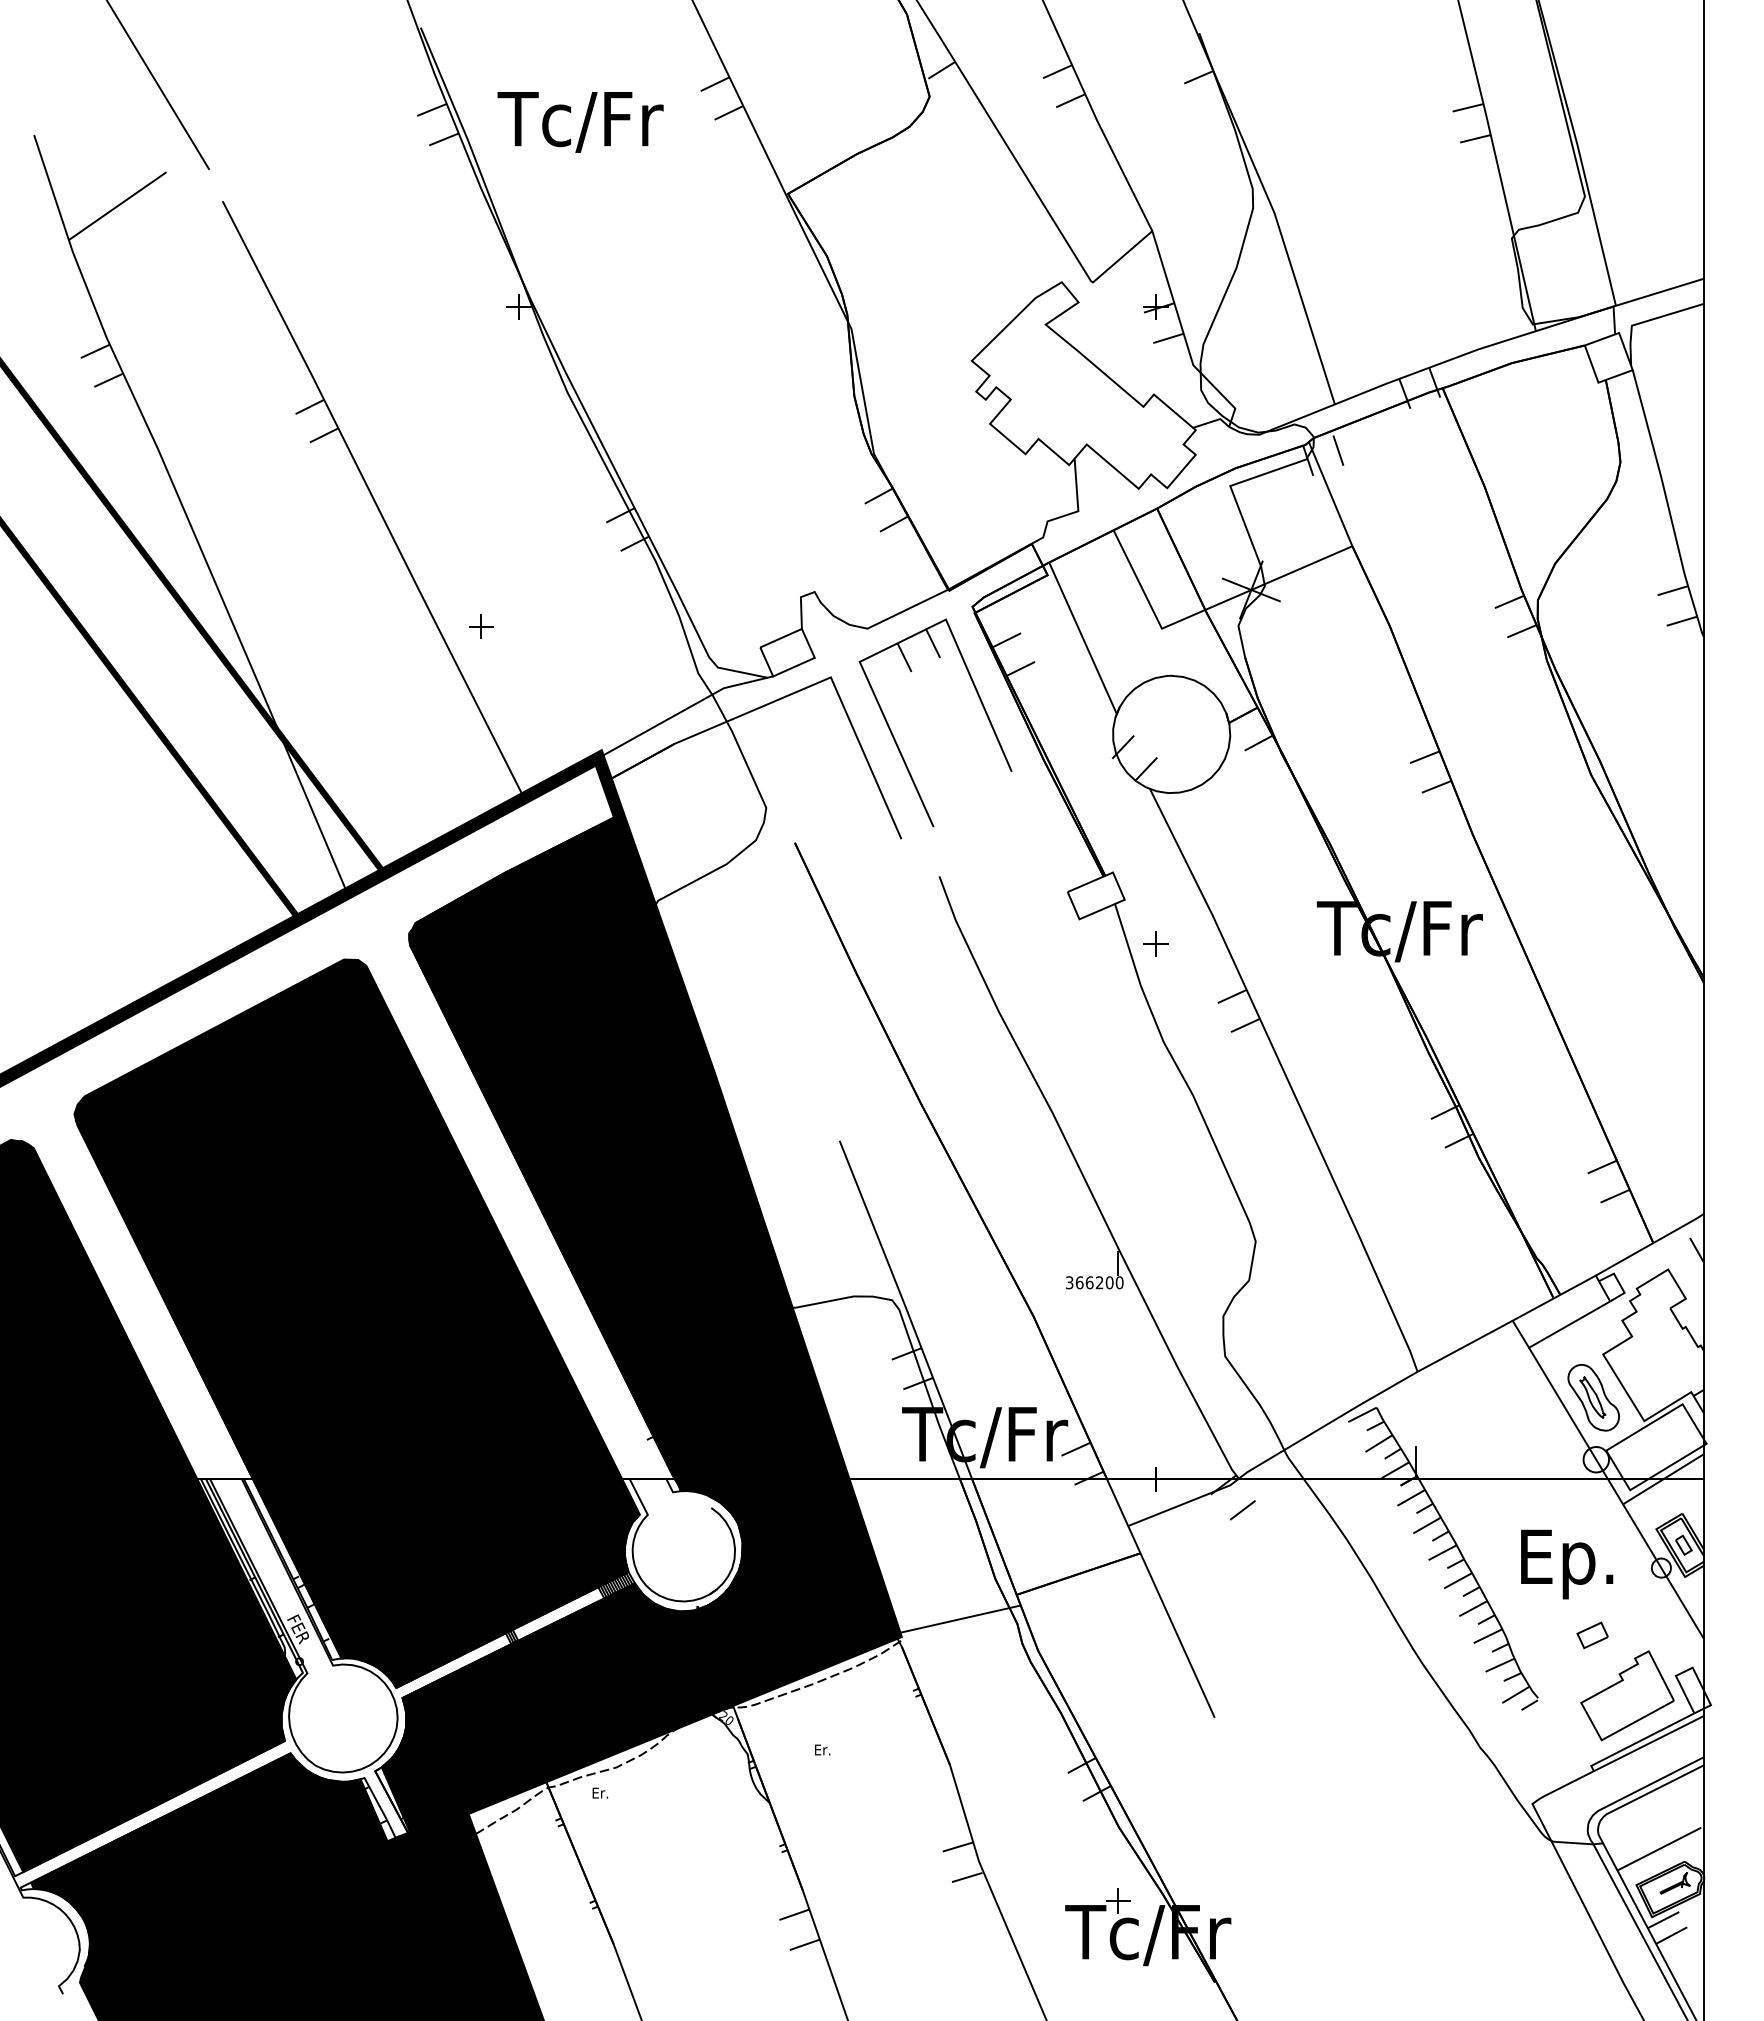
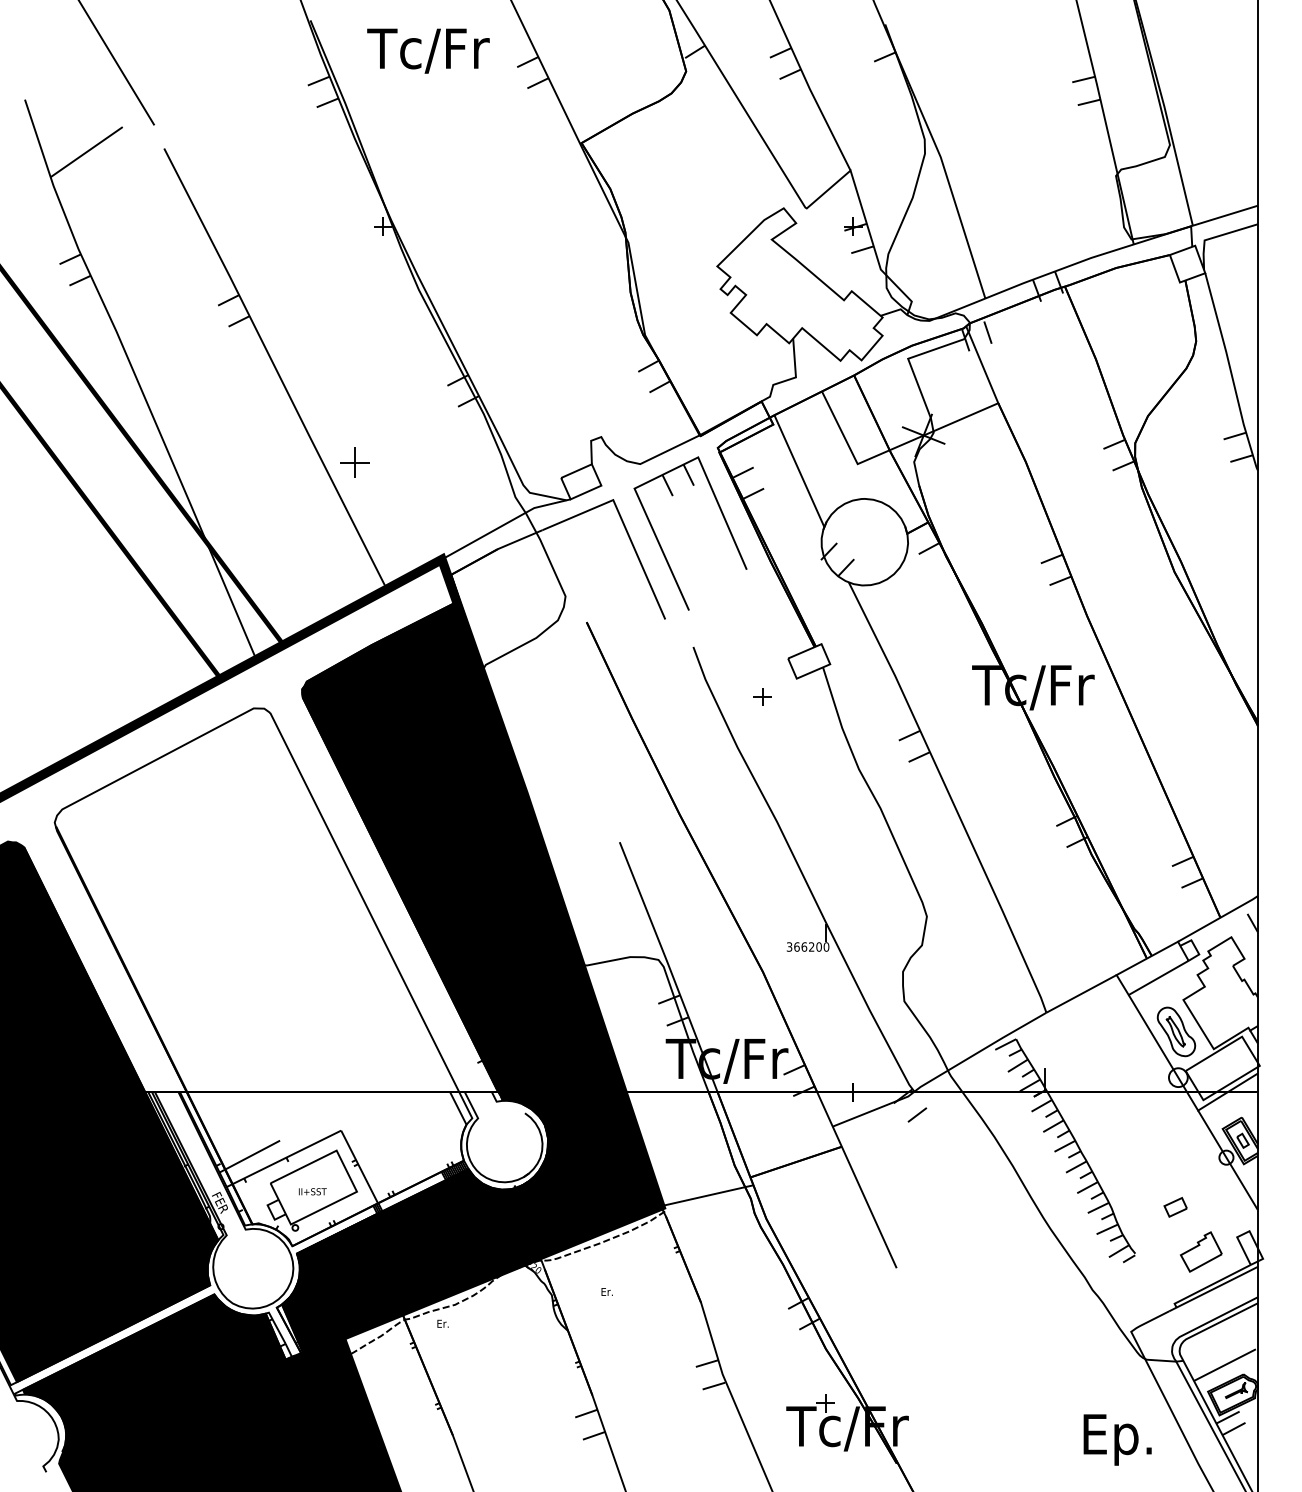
text: (580, 122) -> (428, 51), moved
part: (481, 626) -> (355, 462), size x1.6
part: (1155, 943) -> (762, 696), moved
fill: (356, 1323) -> (263, 977), removed
text: (1567, 1564) -> (1117, 1440), moved
part: (1627, 1695) -> (1201, 1251), size x0.6

